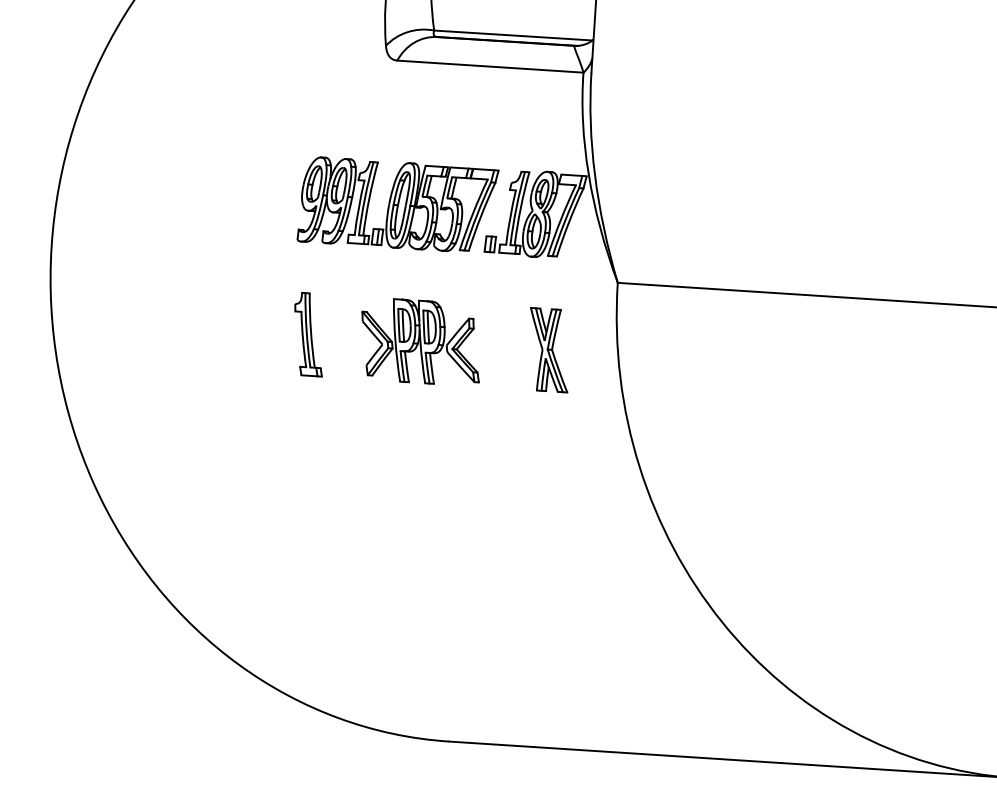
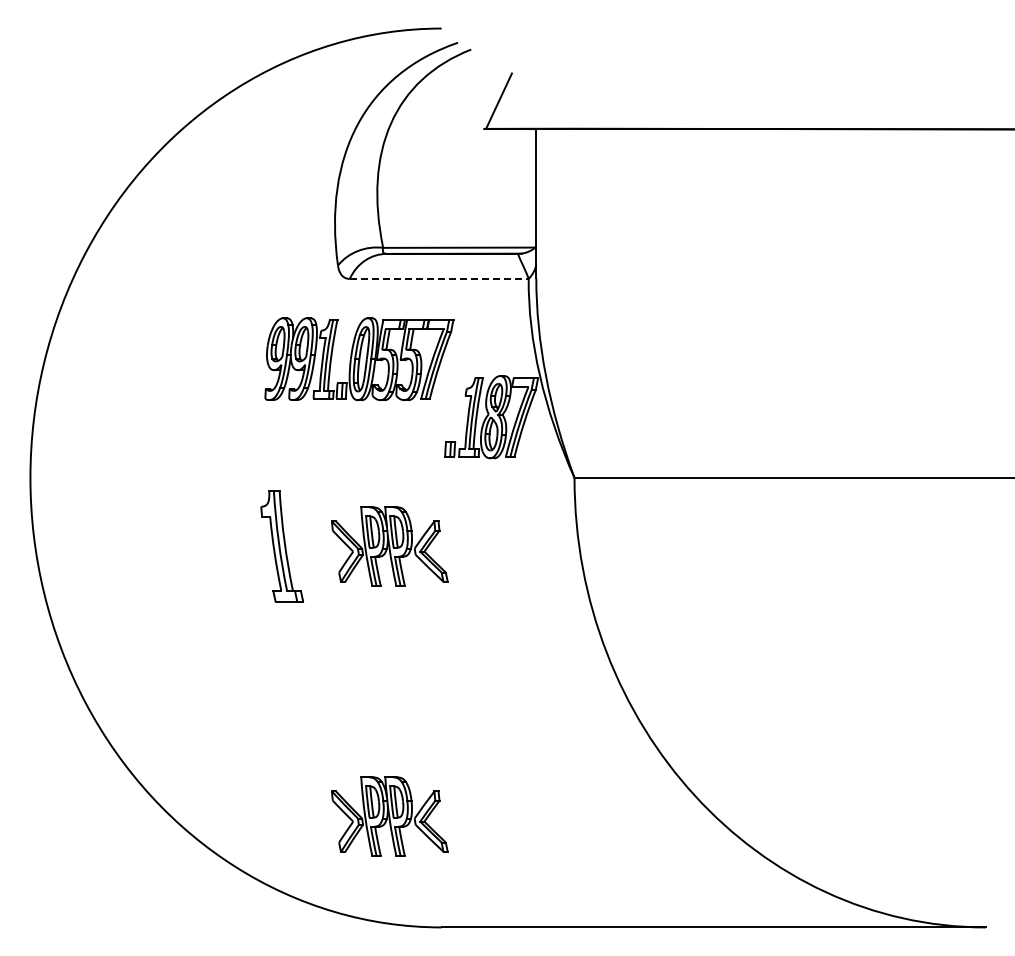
line: (490, 66) -> (439, 278), solid -> dashed
part: (398, 205) -> (359, 359), moved
part: (308, 334) -> (281, 546), size x1.4
part: (548, 349) -> (512, 546), removed
part: (402, 622) -> (389, 816), added

